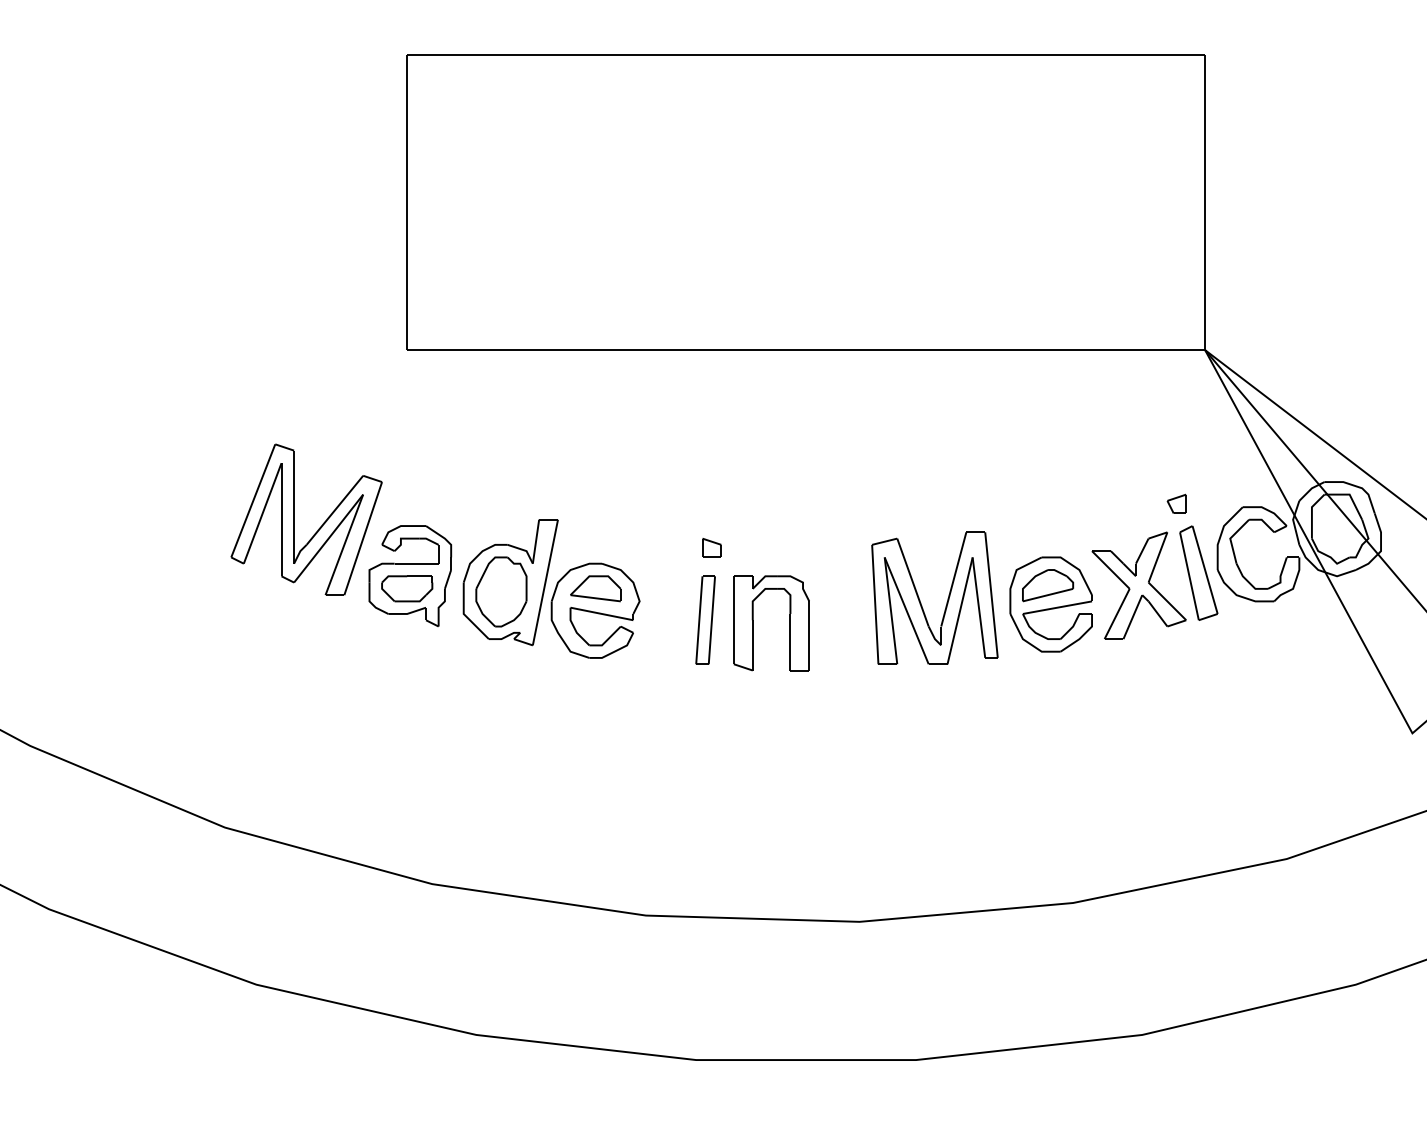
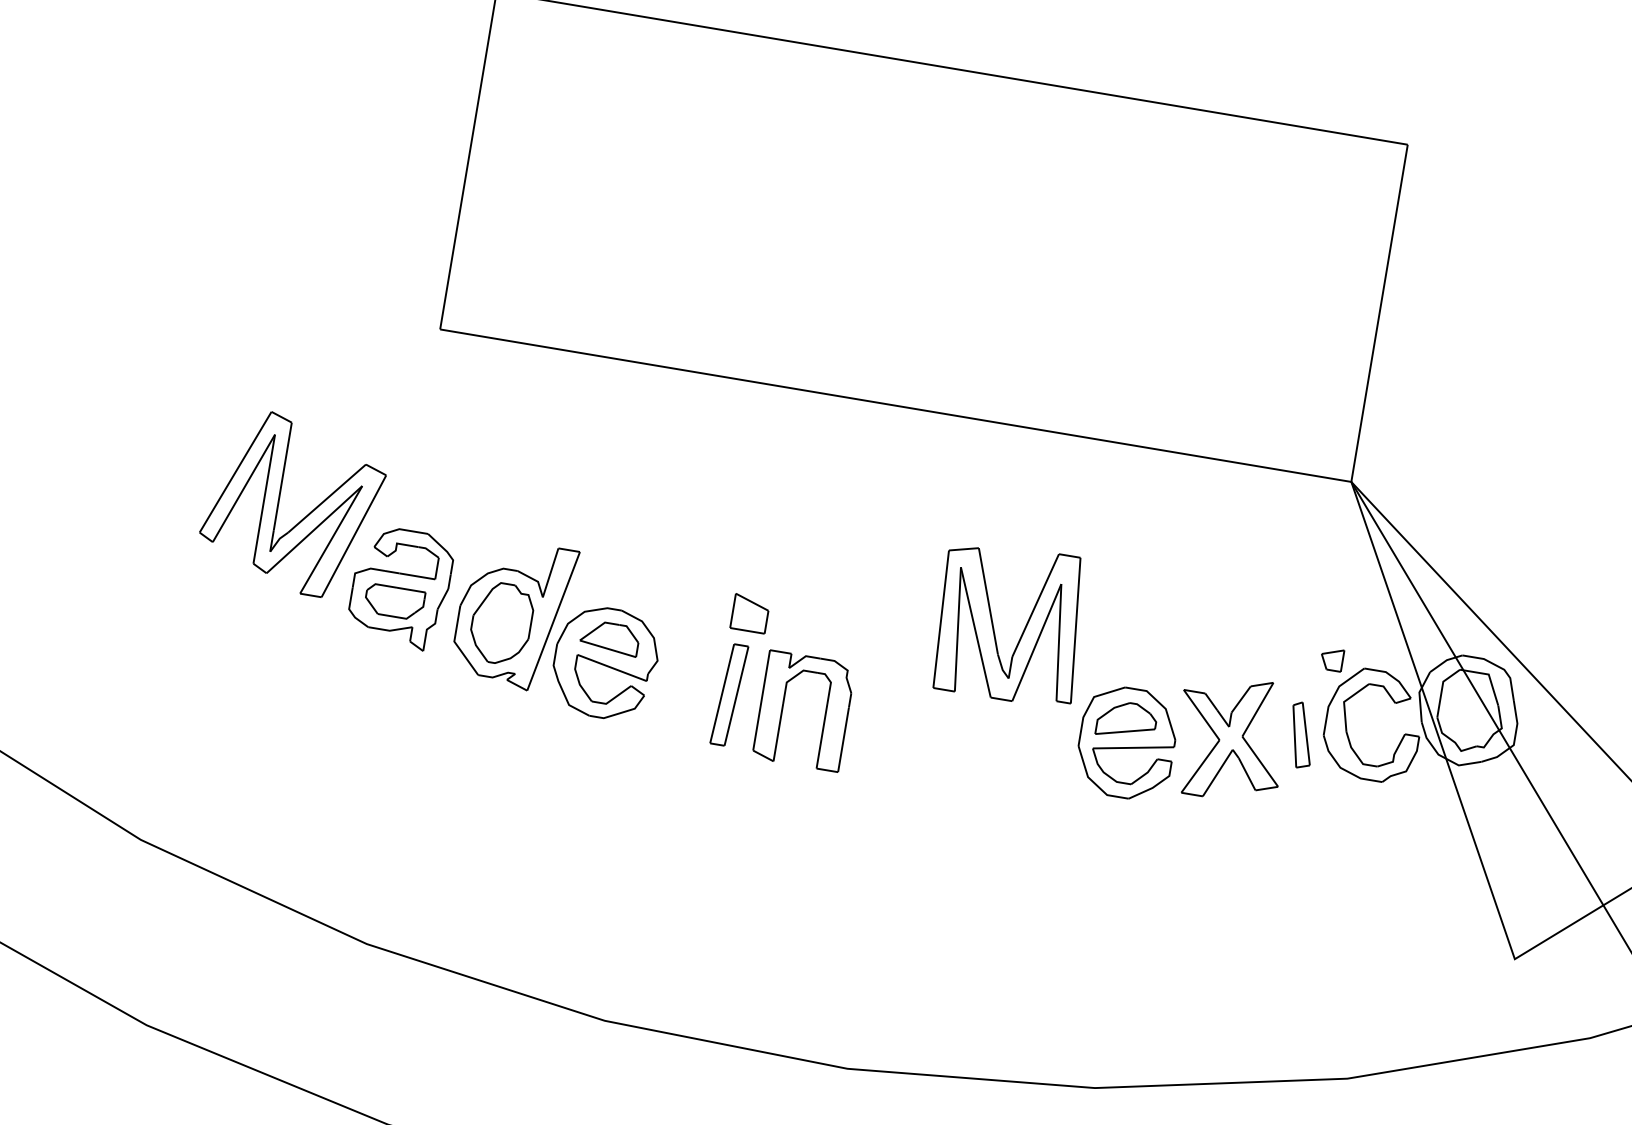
part: (1176, 503) -> (1331, 658), moved
part: (711, 547) -> (749, 613), size x1.6
part: (1198, 572) -> (1301, 734), size x0.6
part: (946, 602) -> (1022, 630), moved

